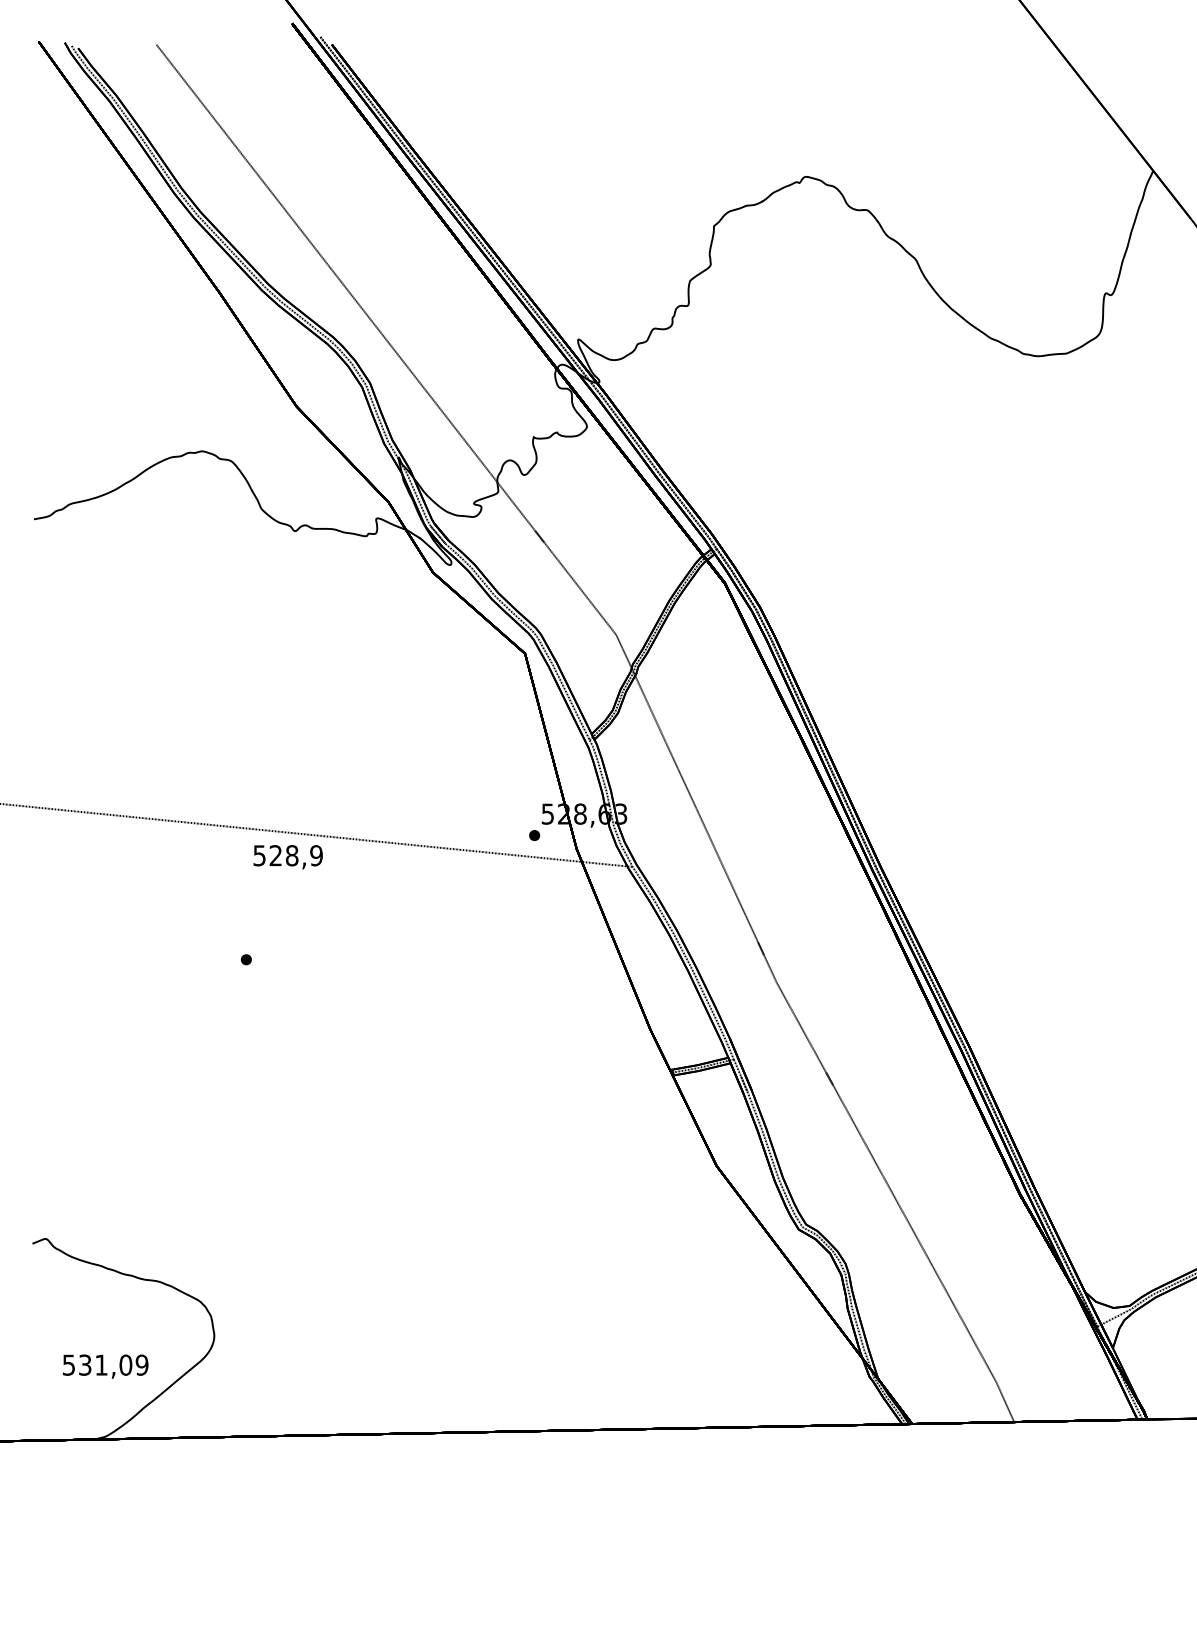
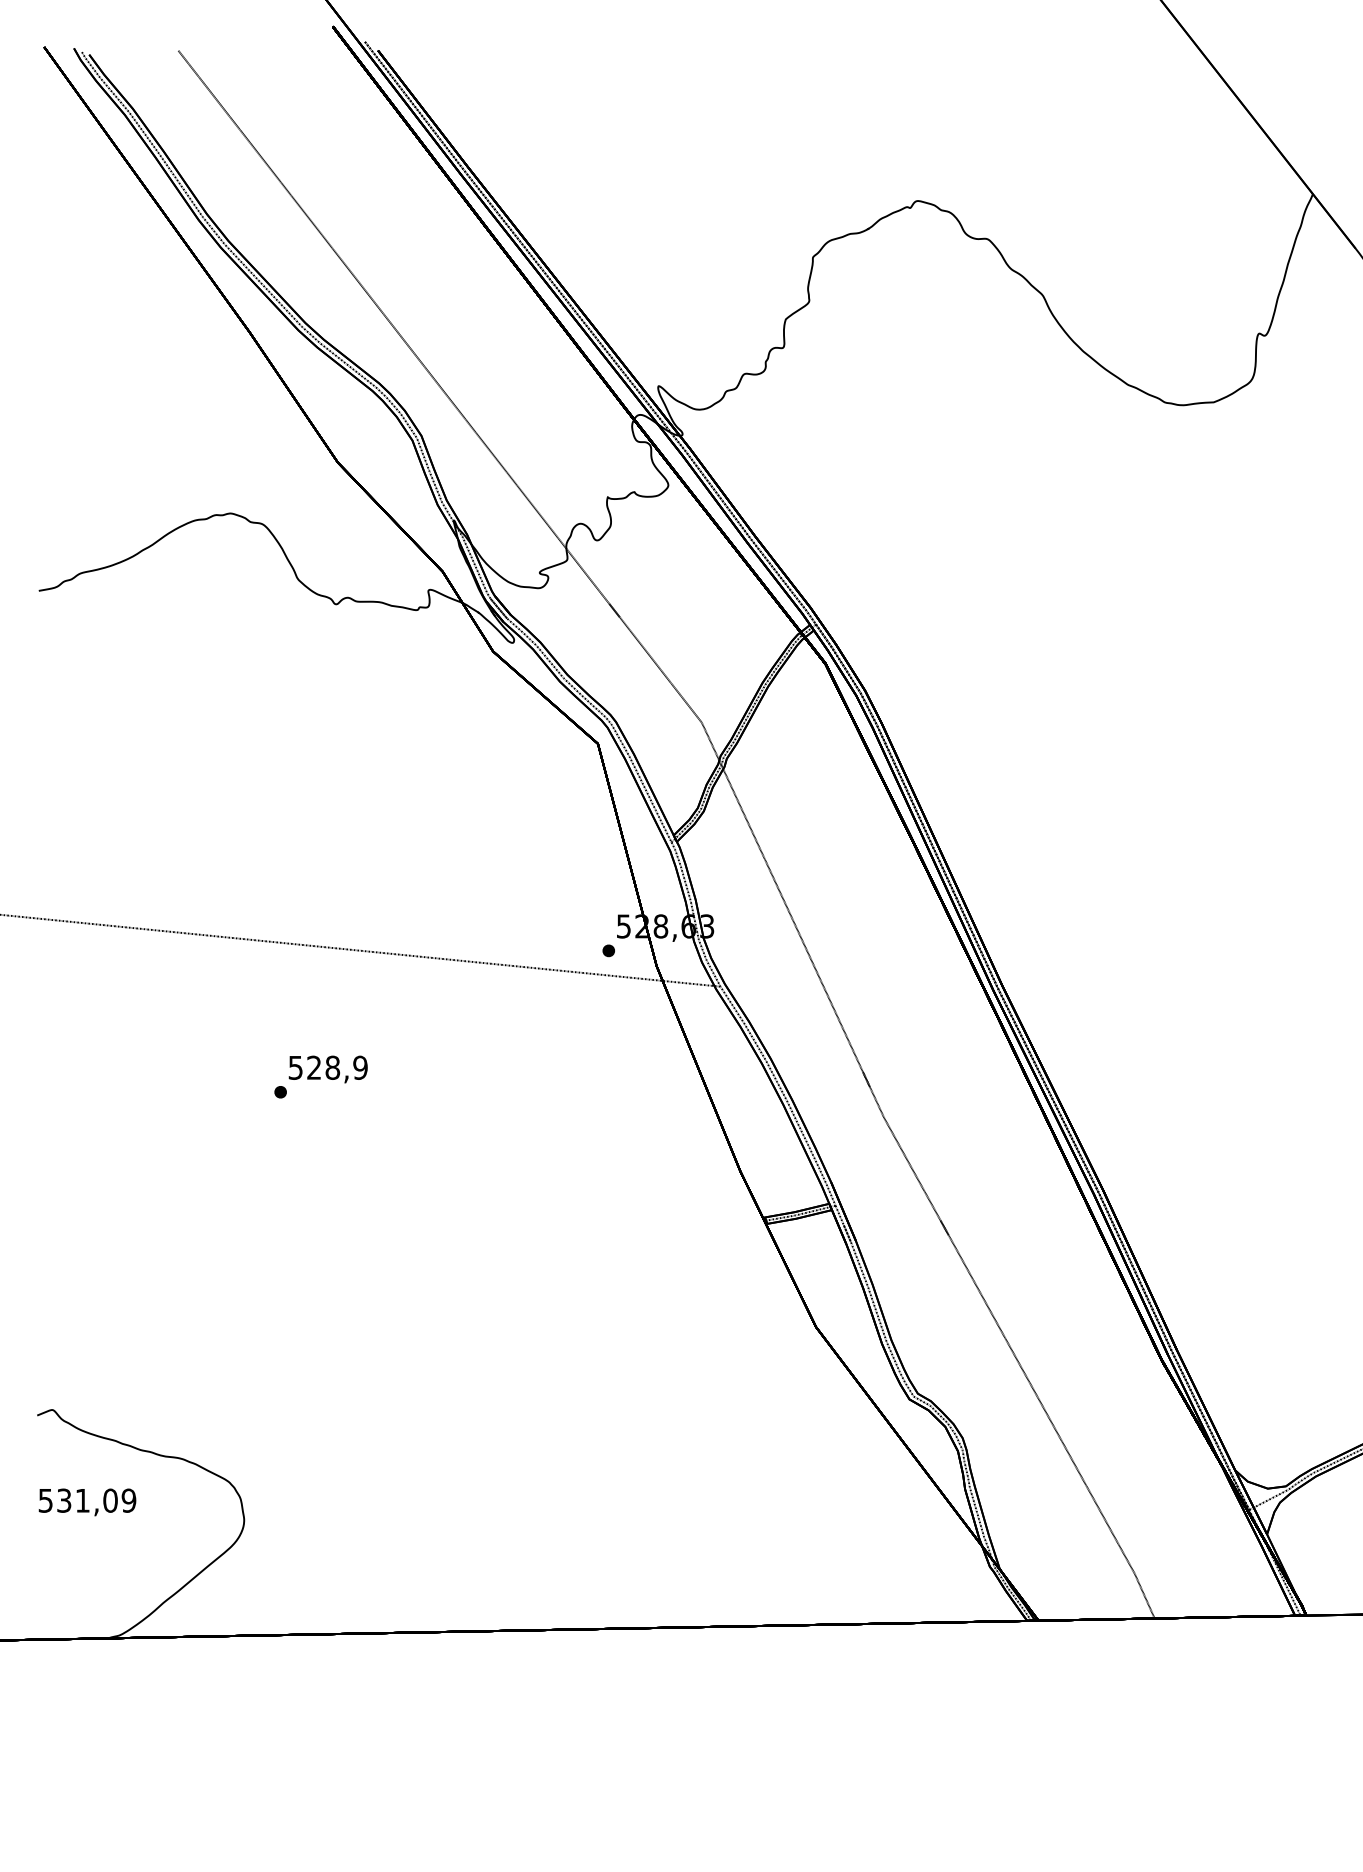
text: (287, 857) -> (327, 1069), moved
text: (105, 1366) -> (87, 1502), moved

